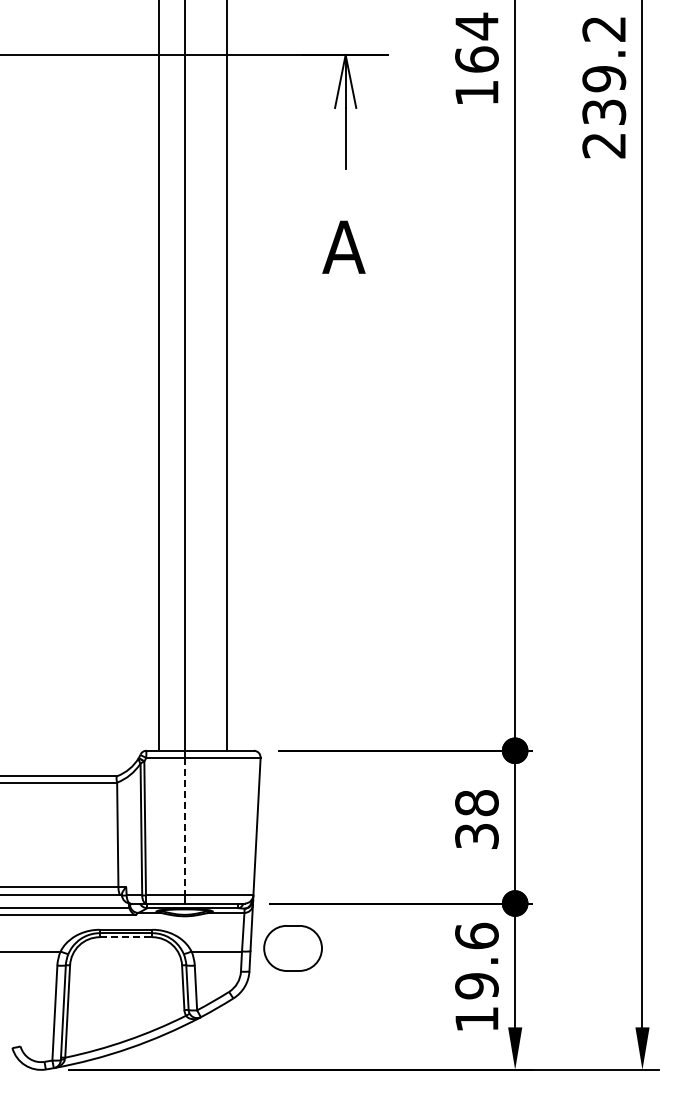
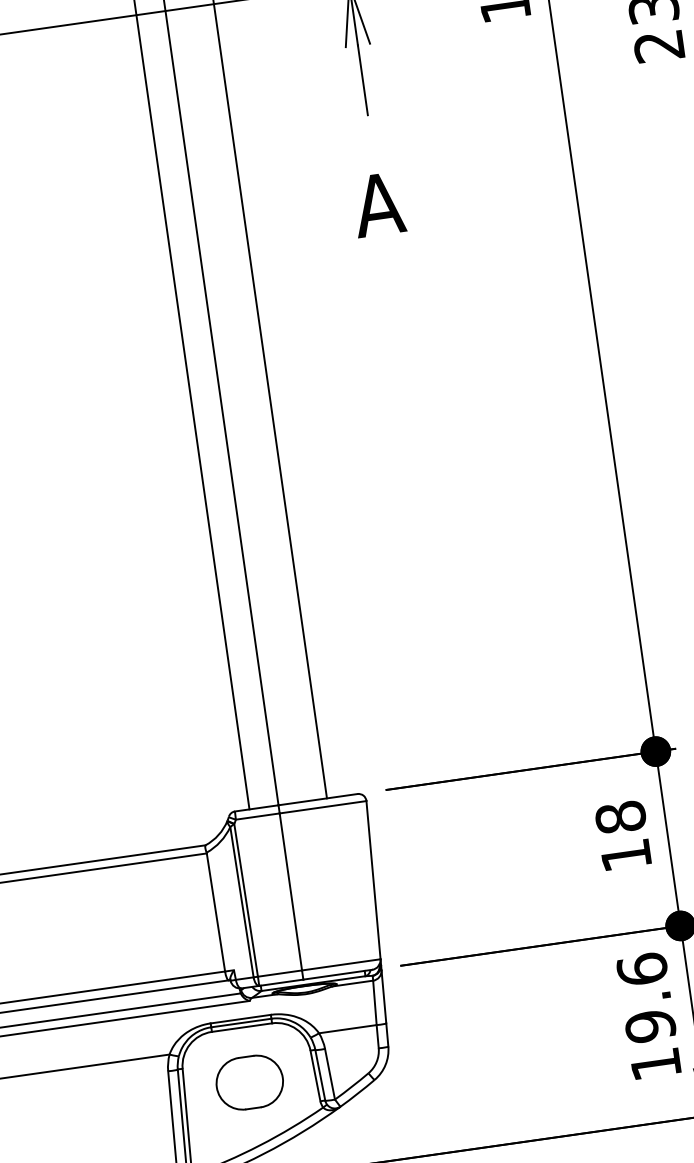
line: (184, 826) -> (290, 891), dashed -> solid
text: (476, 836) -> (625, 855), 38 -> 18
line: (126, 937) -> (242, 1027), dashed -> solid
part: (292, 948) -> (249, 1082), moved

